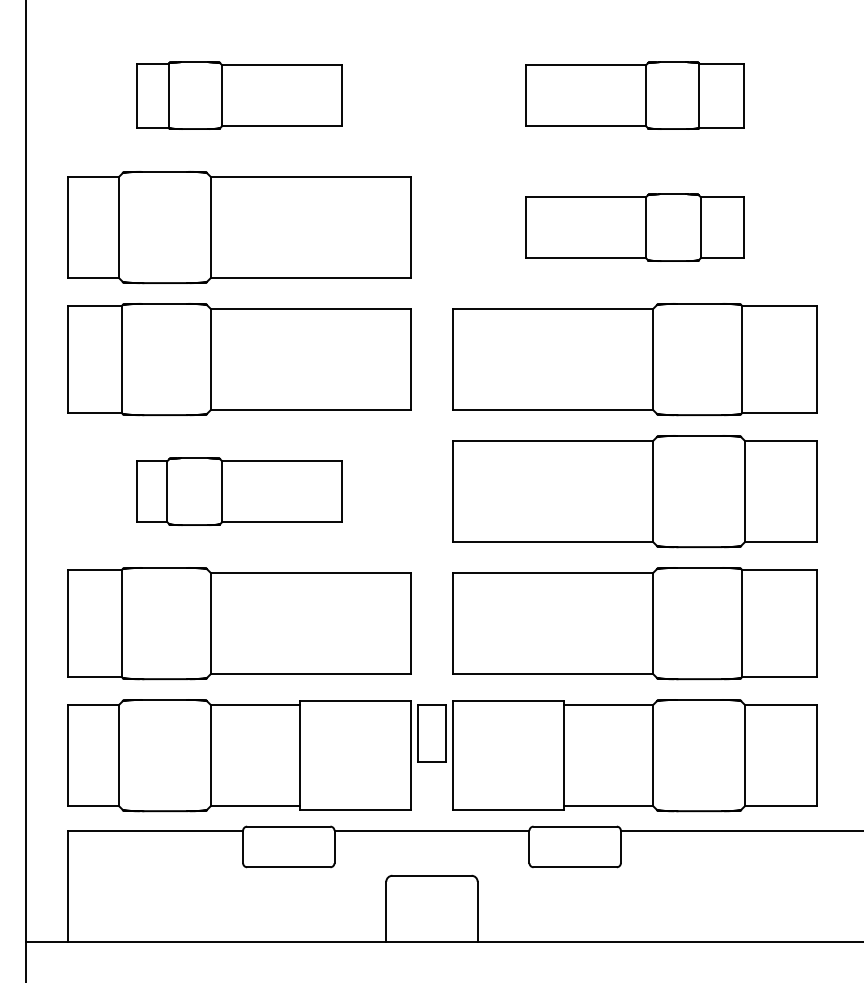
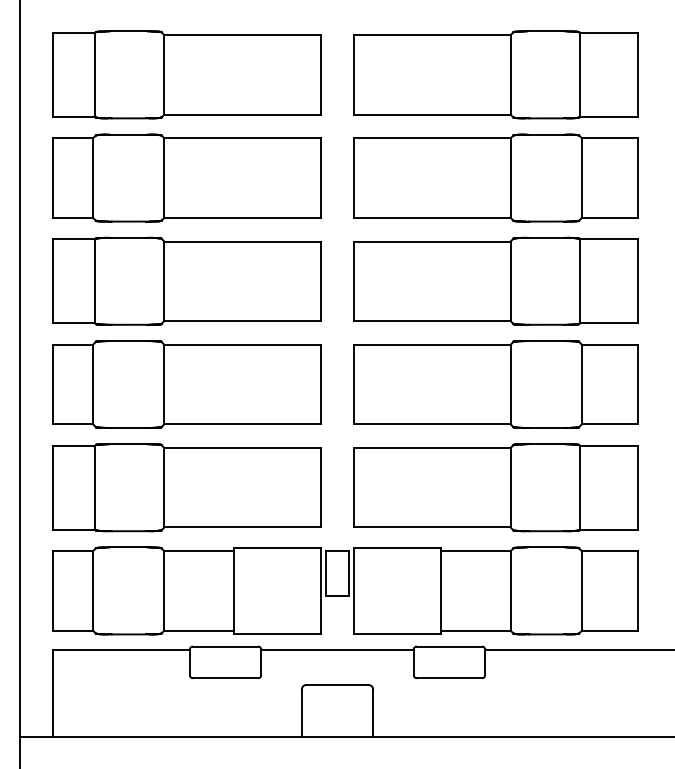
part: (239, 95) -> (187, 74), size x1.67
part: (634, 95) -> (495, 74), size x1.67
part: (634, 227) -> (495, 178), size x1.67
part: (239, 491) -> (187, 384), size x1.67

